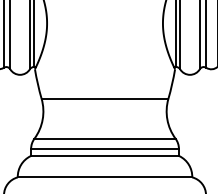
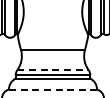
line: (106, 139) -> (53, 70), solid -> dashed
line: (106, 177) -> (53, 89), solid -> dashed

